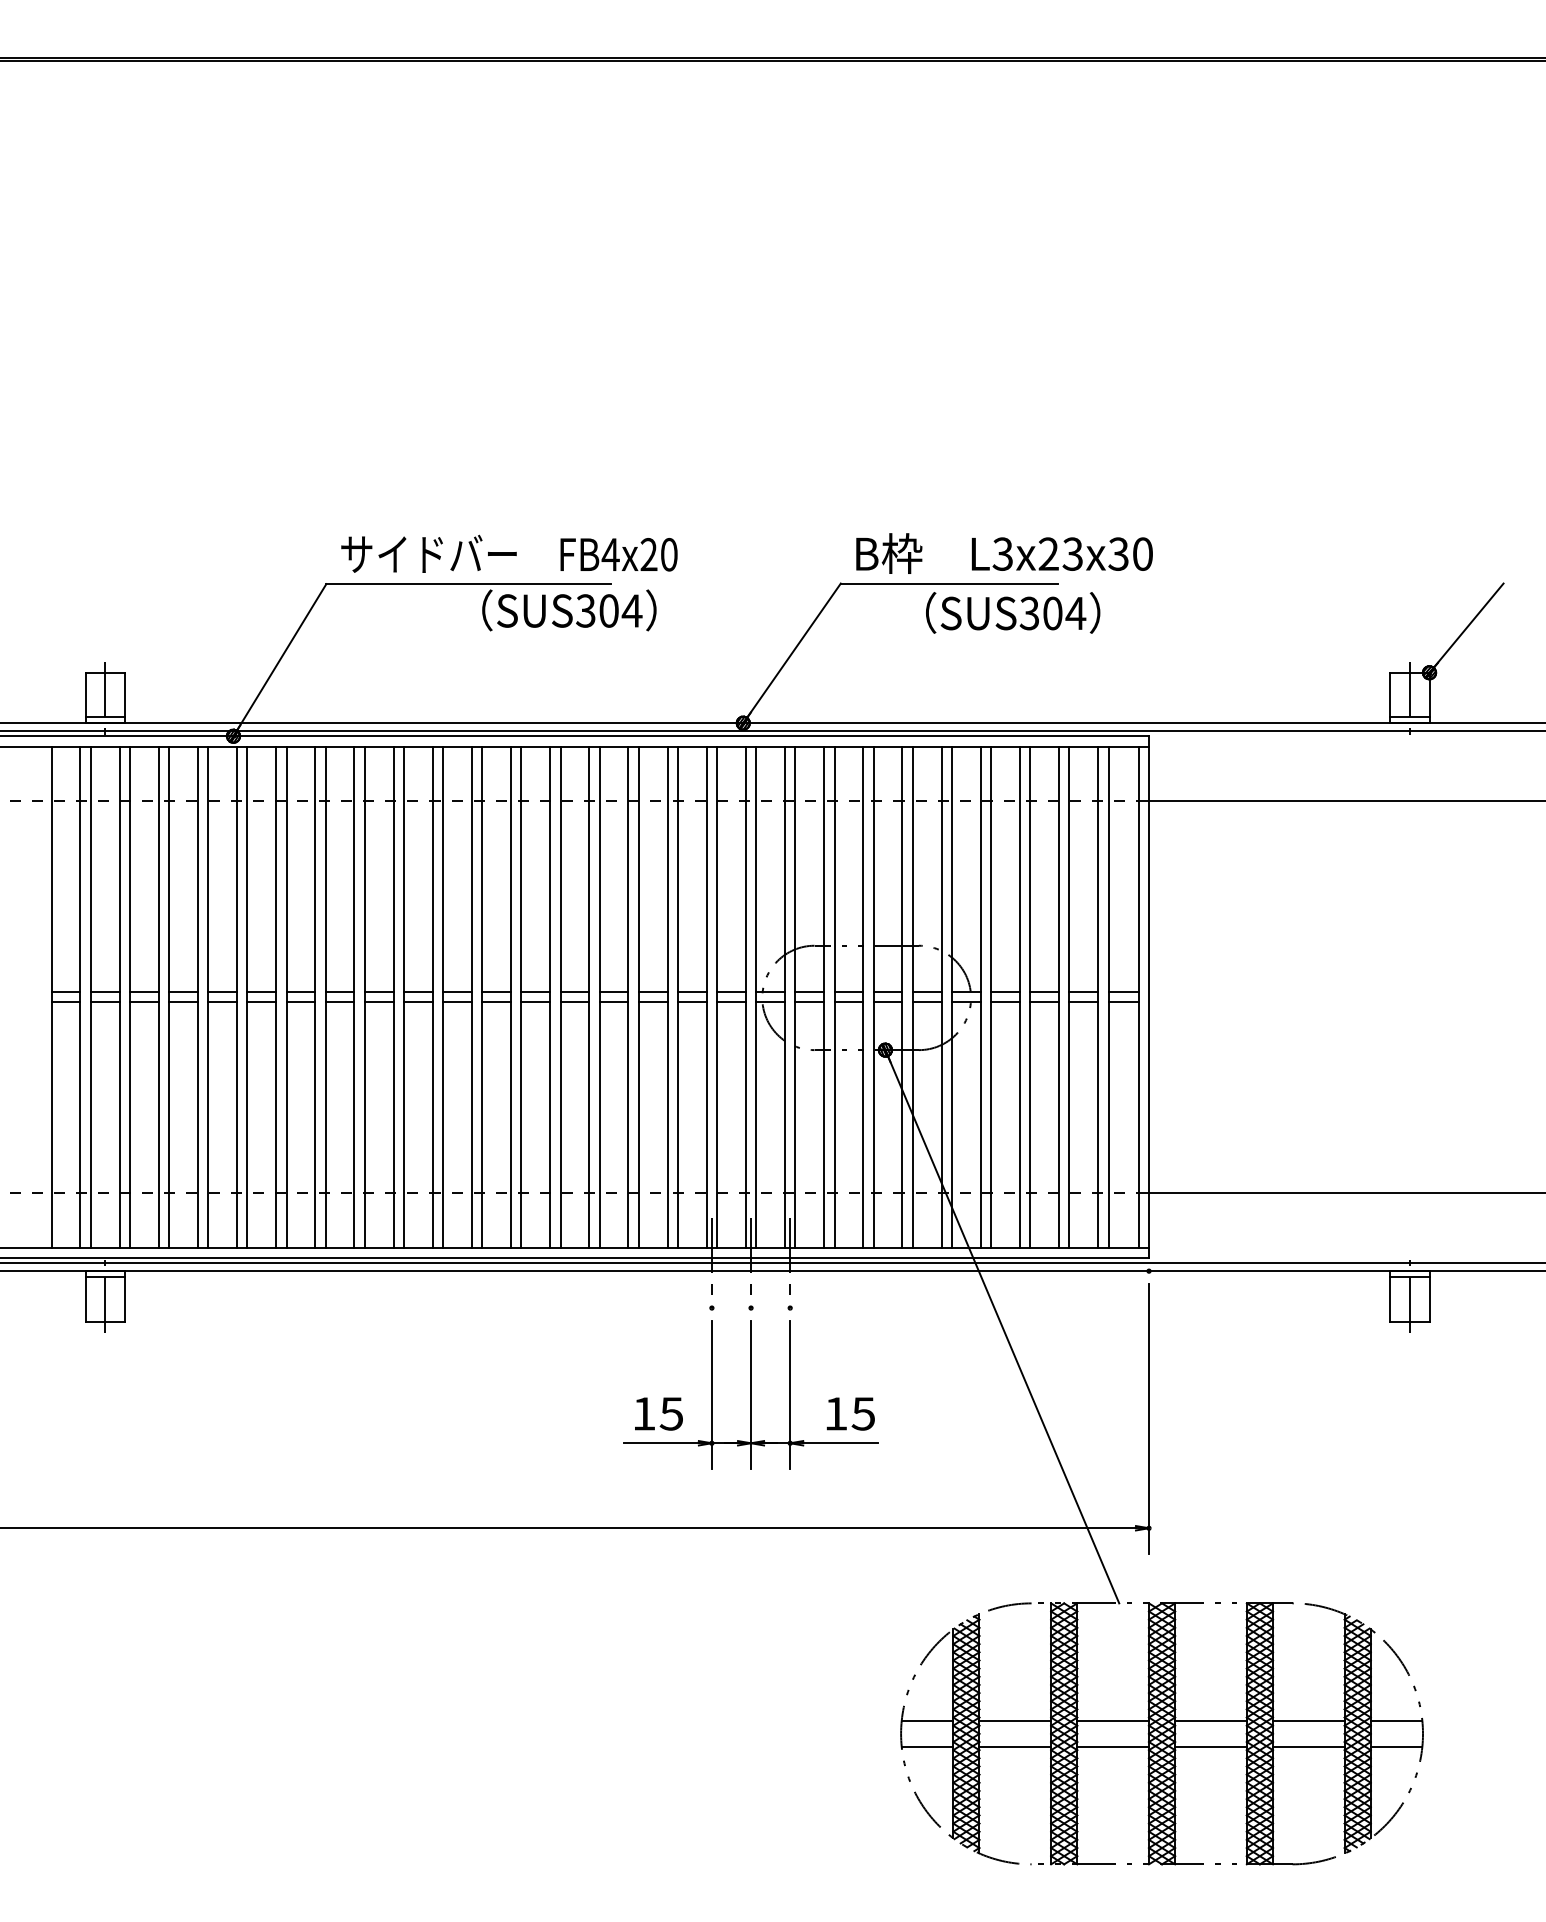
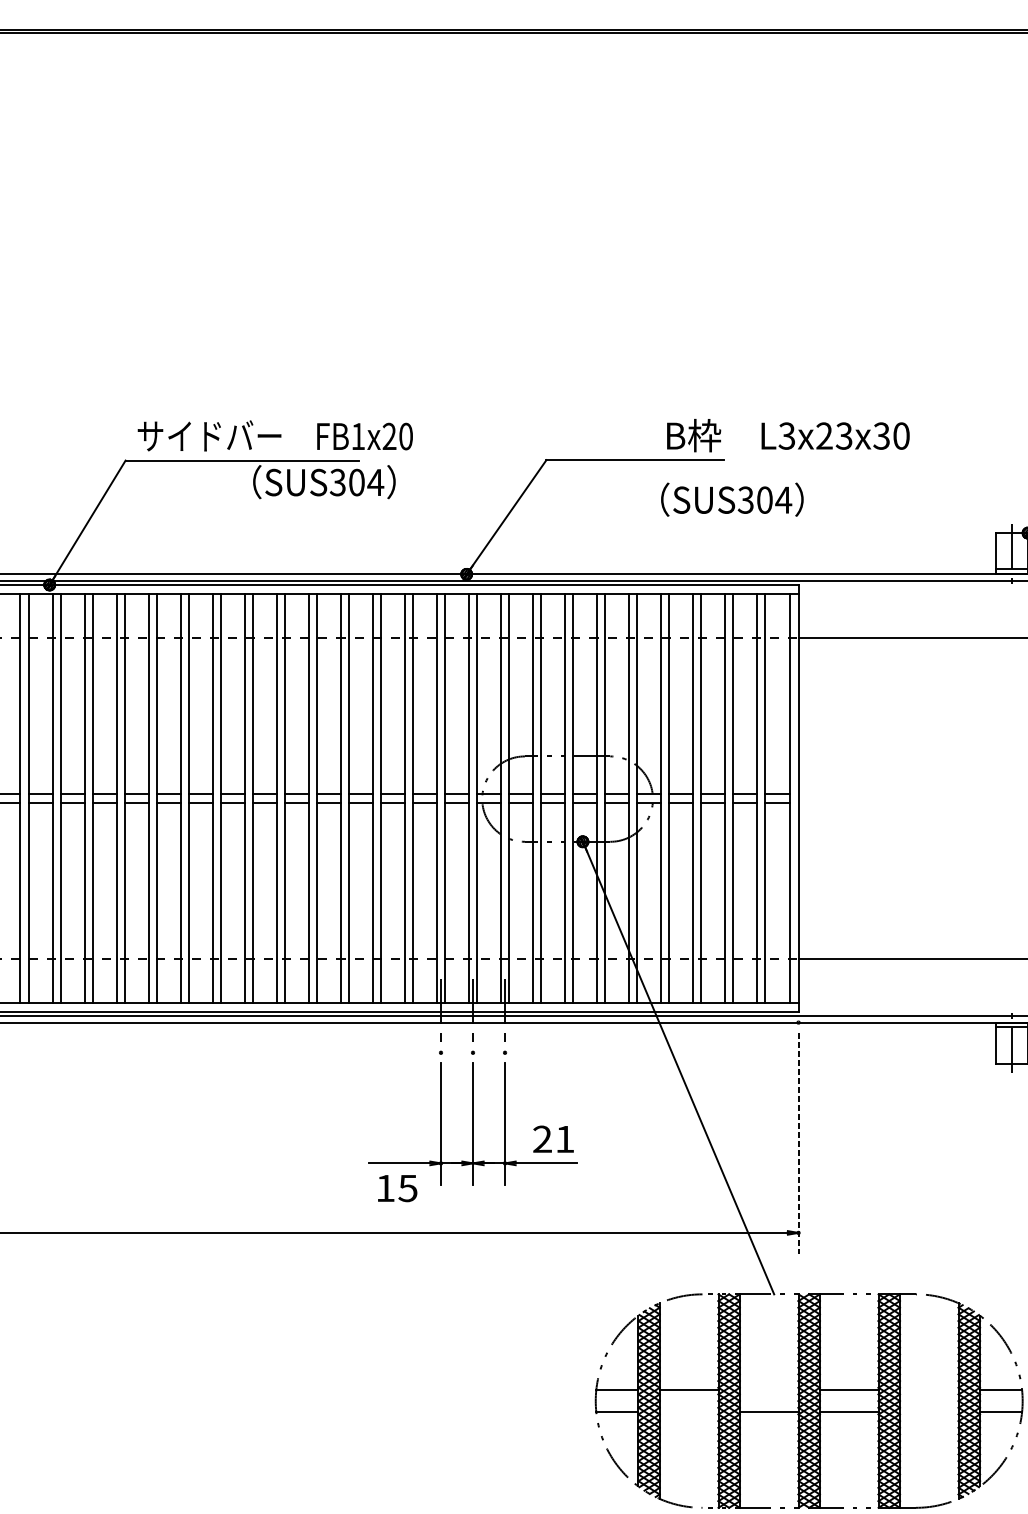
text: (1004, 553) -> (788, 435), moved
text: (610, 554) -> (358, 436), FB4x20 -> FB1x20
text: (1013, 612) -> (732, 499), moved
text: (658, 1413) -> (397, 1188), moved
text: (849, 1413) -> (553, 1139), 15 -> 21
line: (1149, 1419) -> (798, 1143), solid -> dashed
line: (1113, 1720) -> (769, 1390), removed
line: (1308, 1720) -> (929, 1390), removed
line: (1015, 1746) -> (689, 1411), removed
line: (1308, 1746) -> (929, 1411), removed

